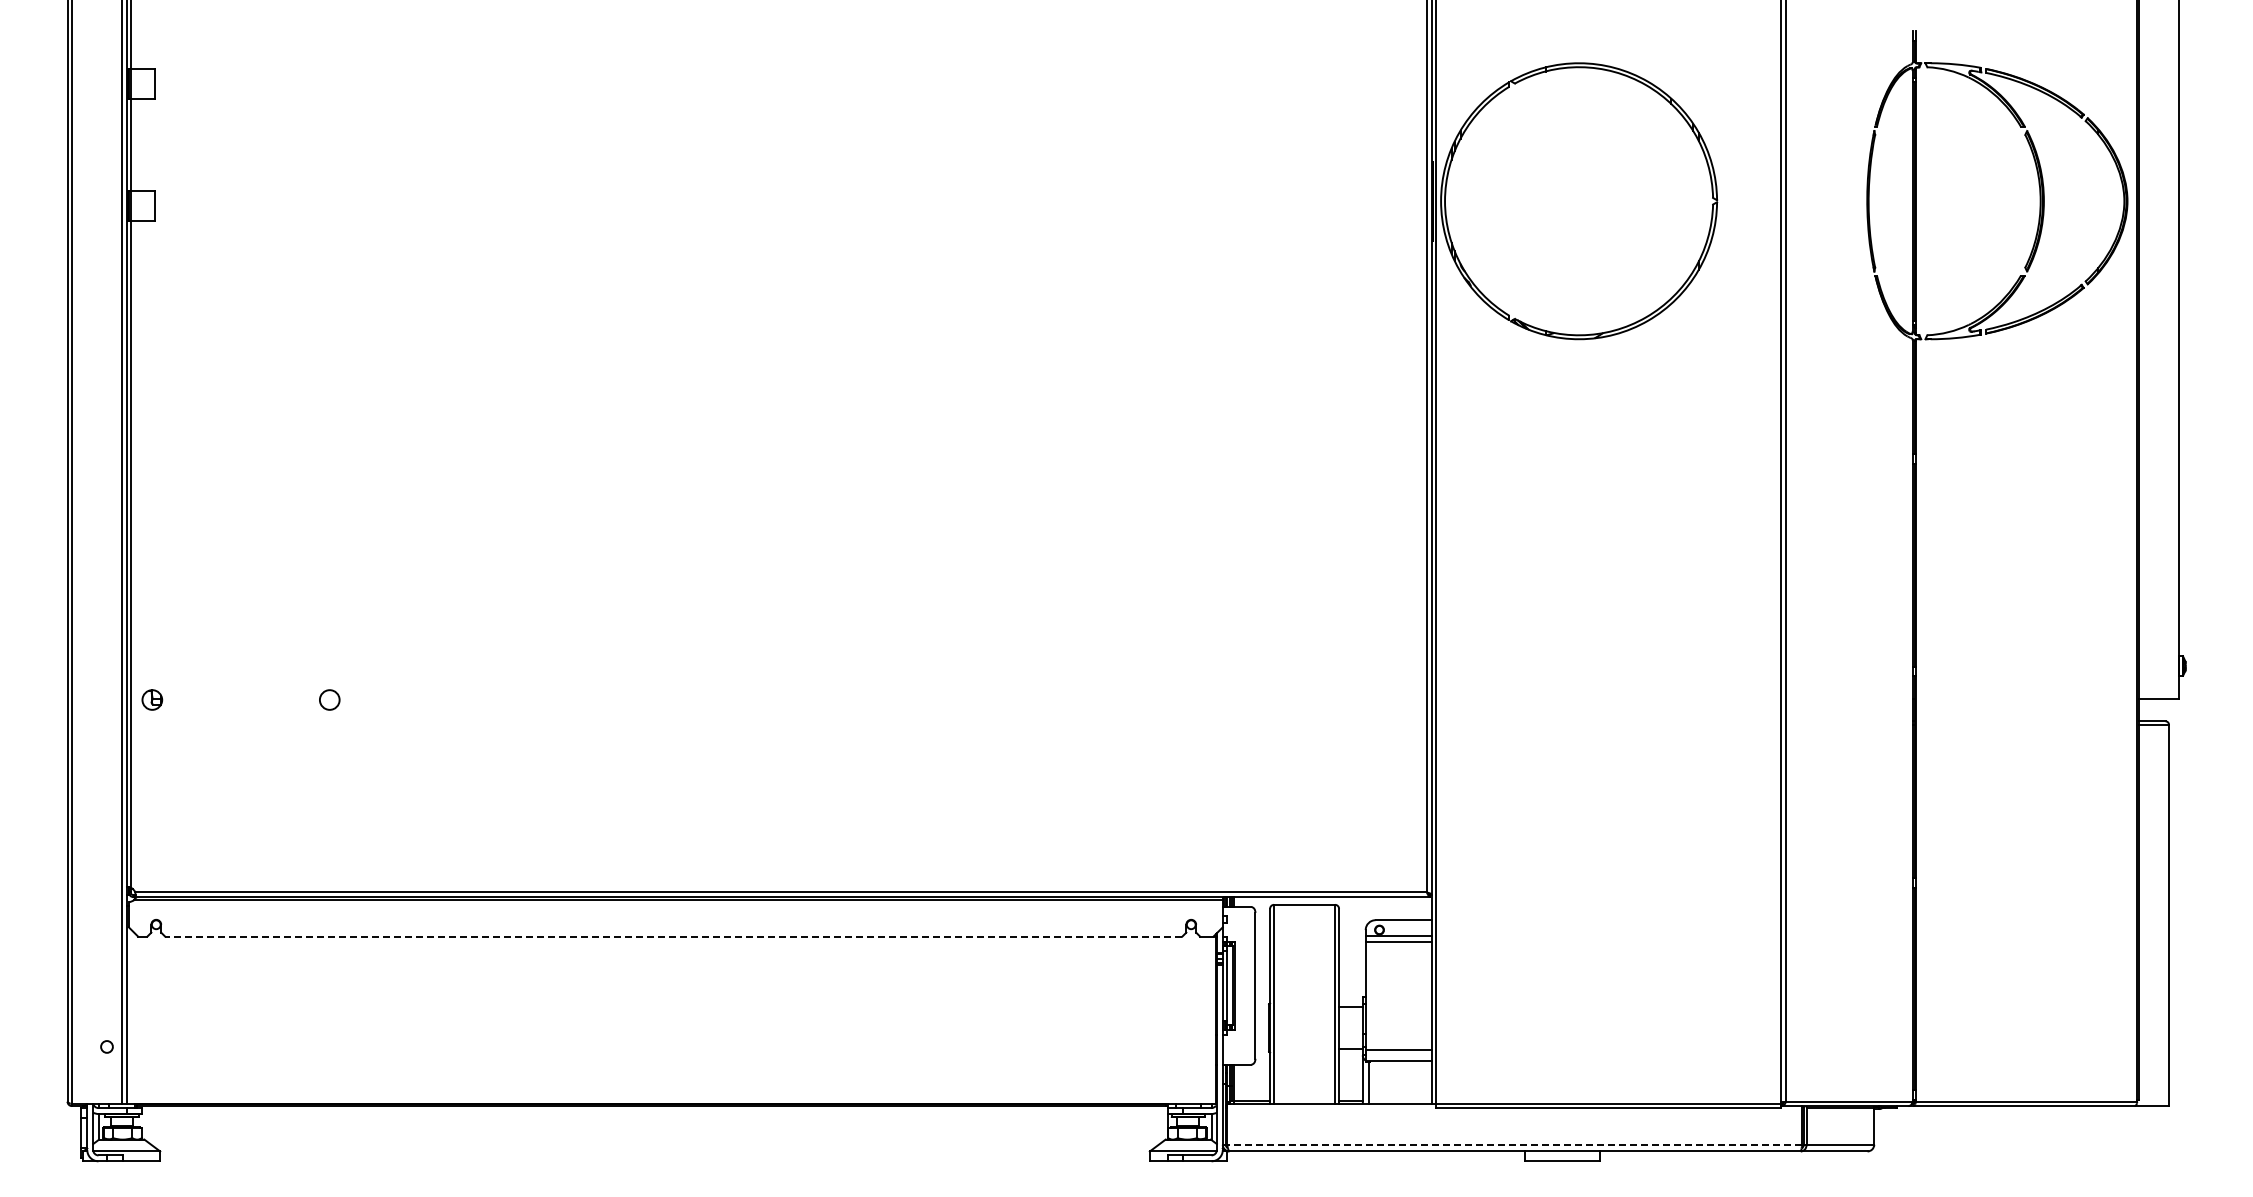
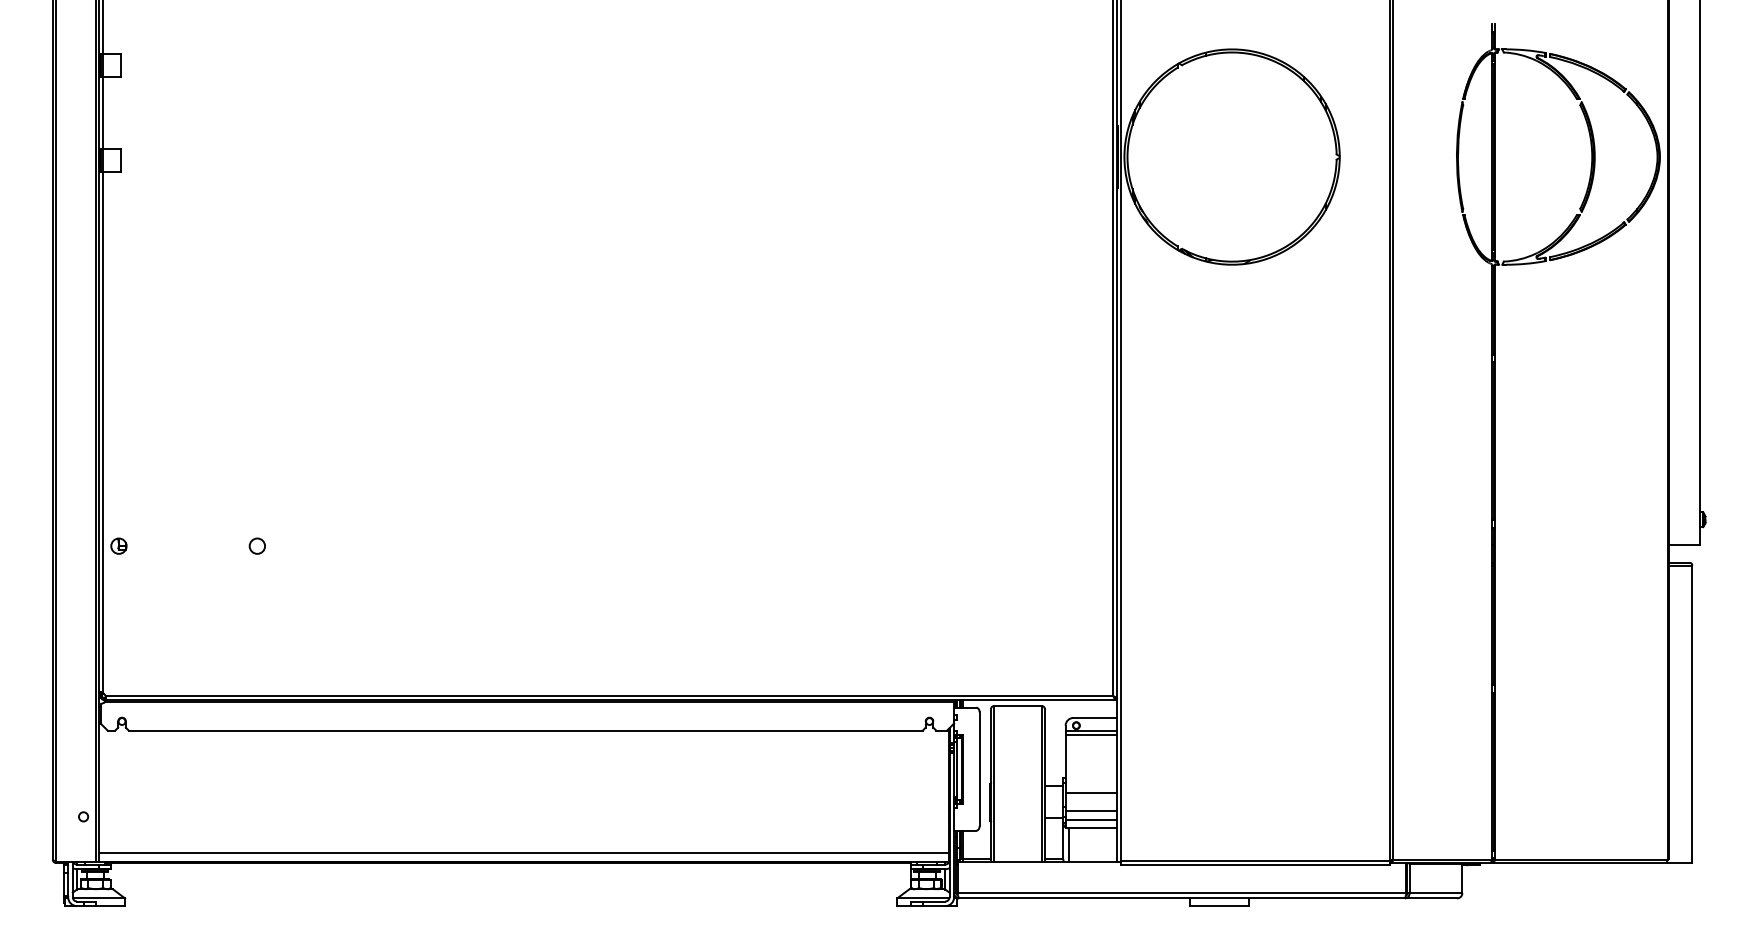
line: (673, 936) -> (525, 730), dashed -> solid
line: (1398, 1016) -> (1091, 793), added
line: (1398, 1039) -> (1091, 811), added
line: (670, 1092) -> (523, 852), added
line: (1514, 1144) -> (1181, 892), dashed -> solid

